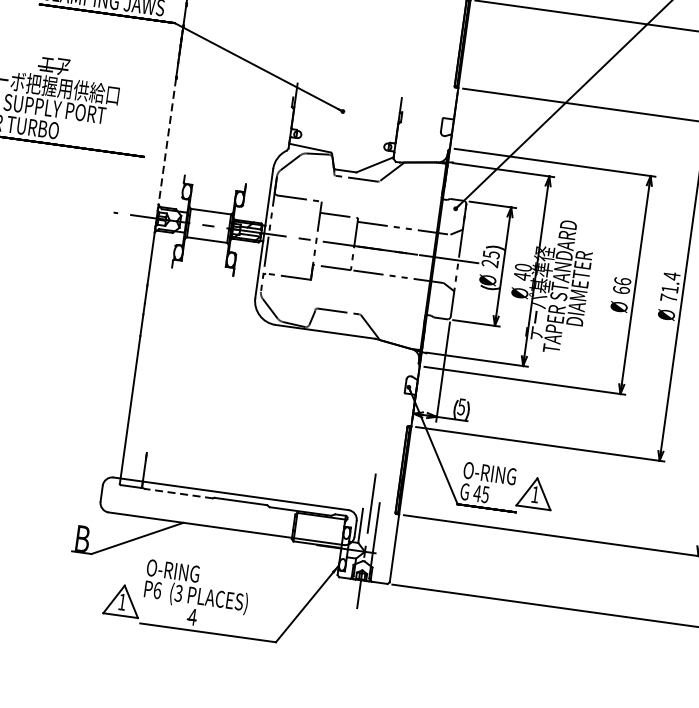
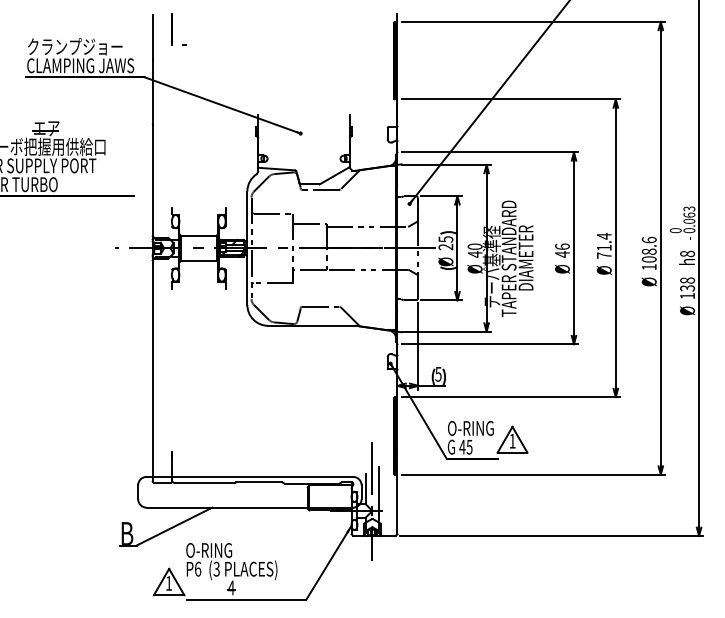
line: (167, 141) -> (152, 180), dashed -> solid
text: (621, 290) -> (562, 254), 66 -> 46
line: (178, 494) -> (204, 483), dashed -> solid

